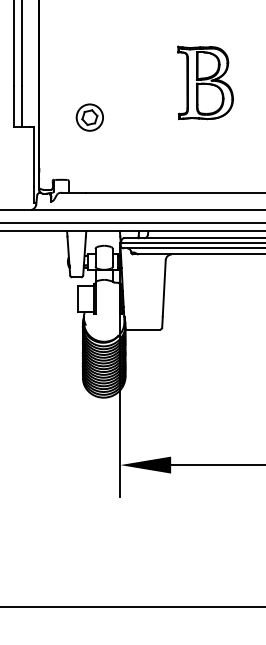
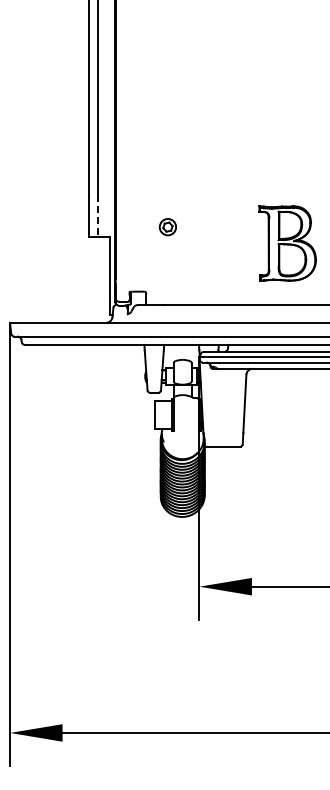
part: (205, 83) -> (287, 243), moved
line: (21, 107) -> (97, 216), solid -> dashed
part: (89, 116) -> (167, 226), size x0.6

